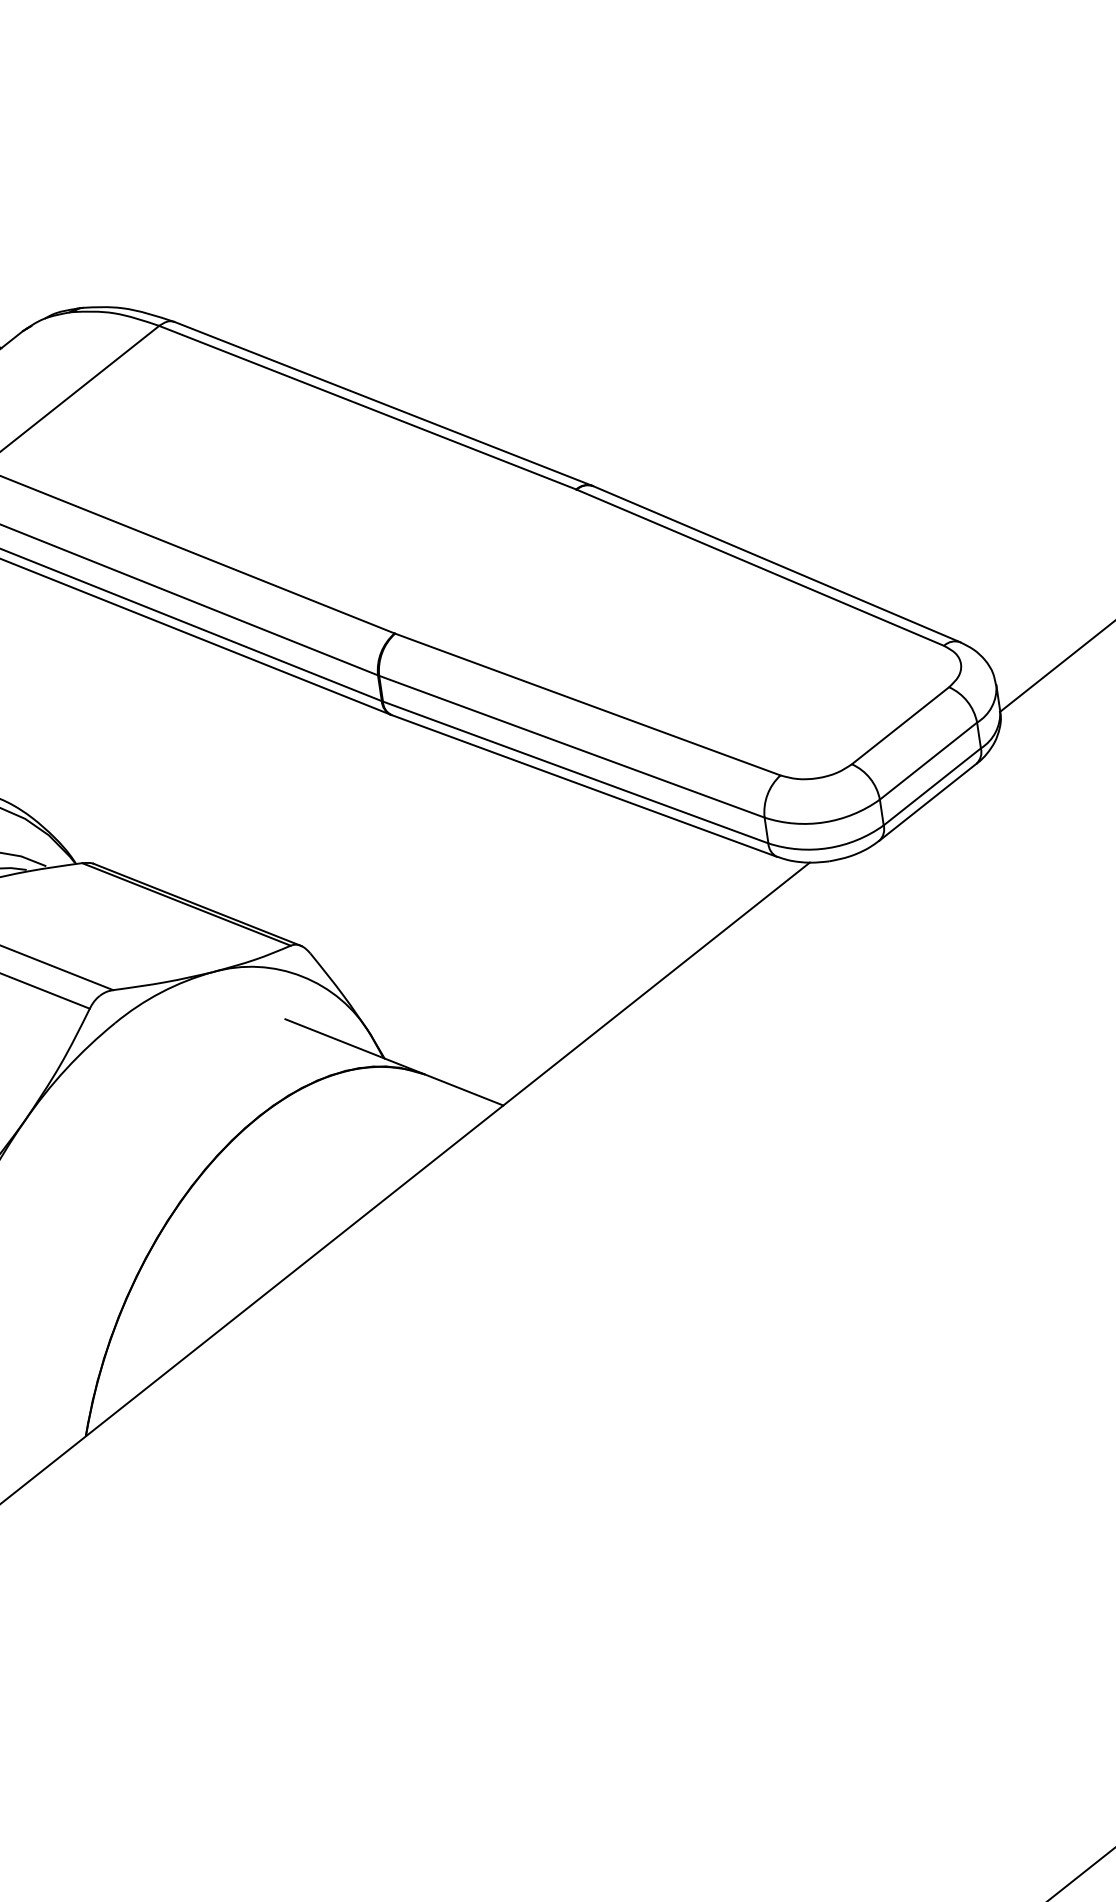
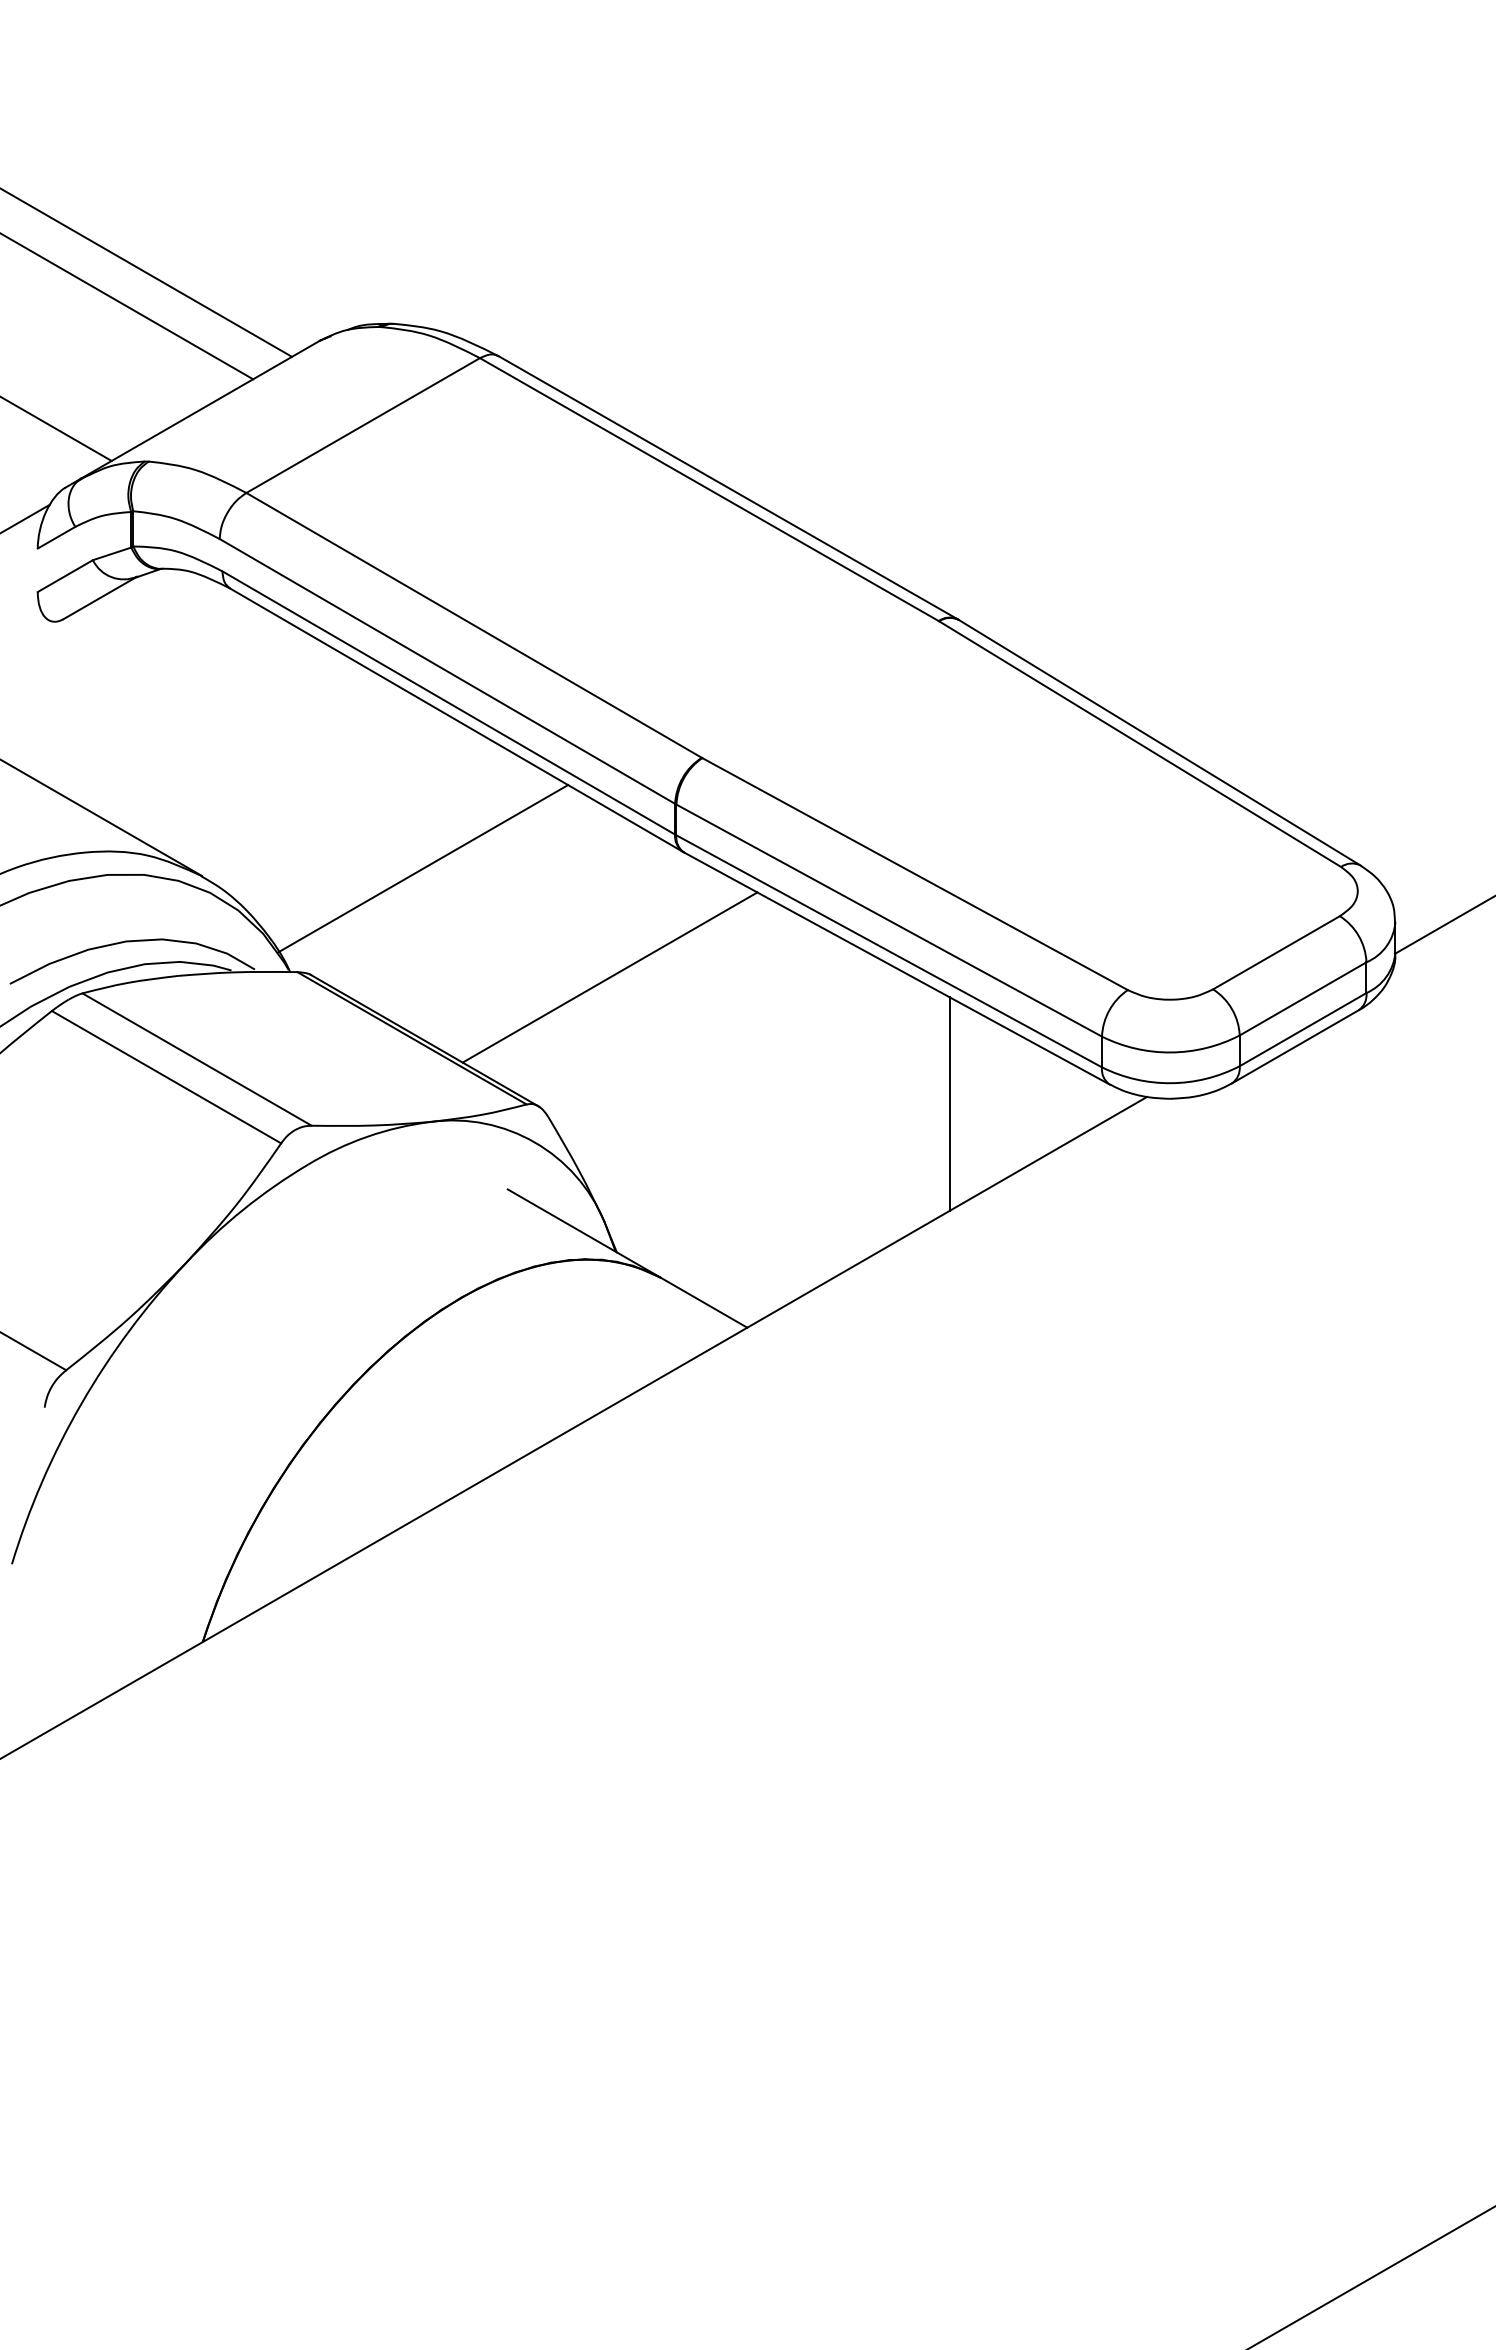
line: (175, 760) -> (423, 868), added
line: (344, 829) -> (609, 977), added
line: (645, 892) -> (949, 1103), added

